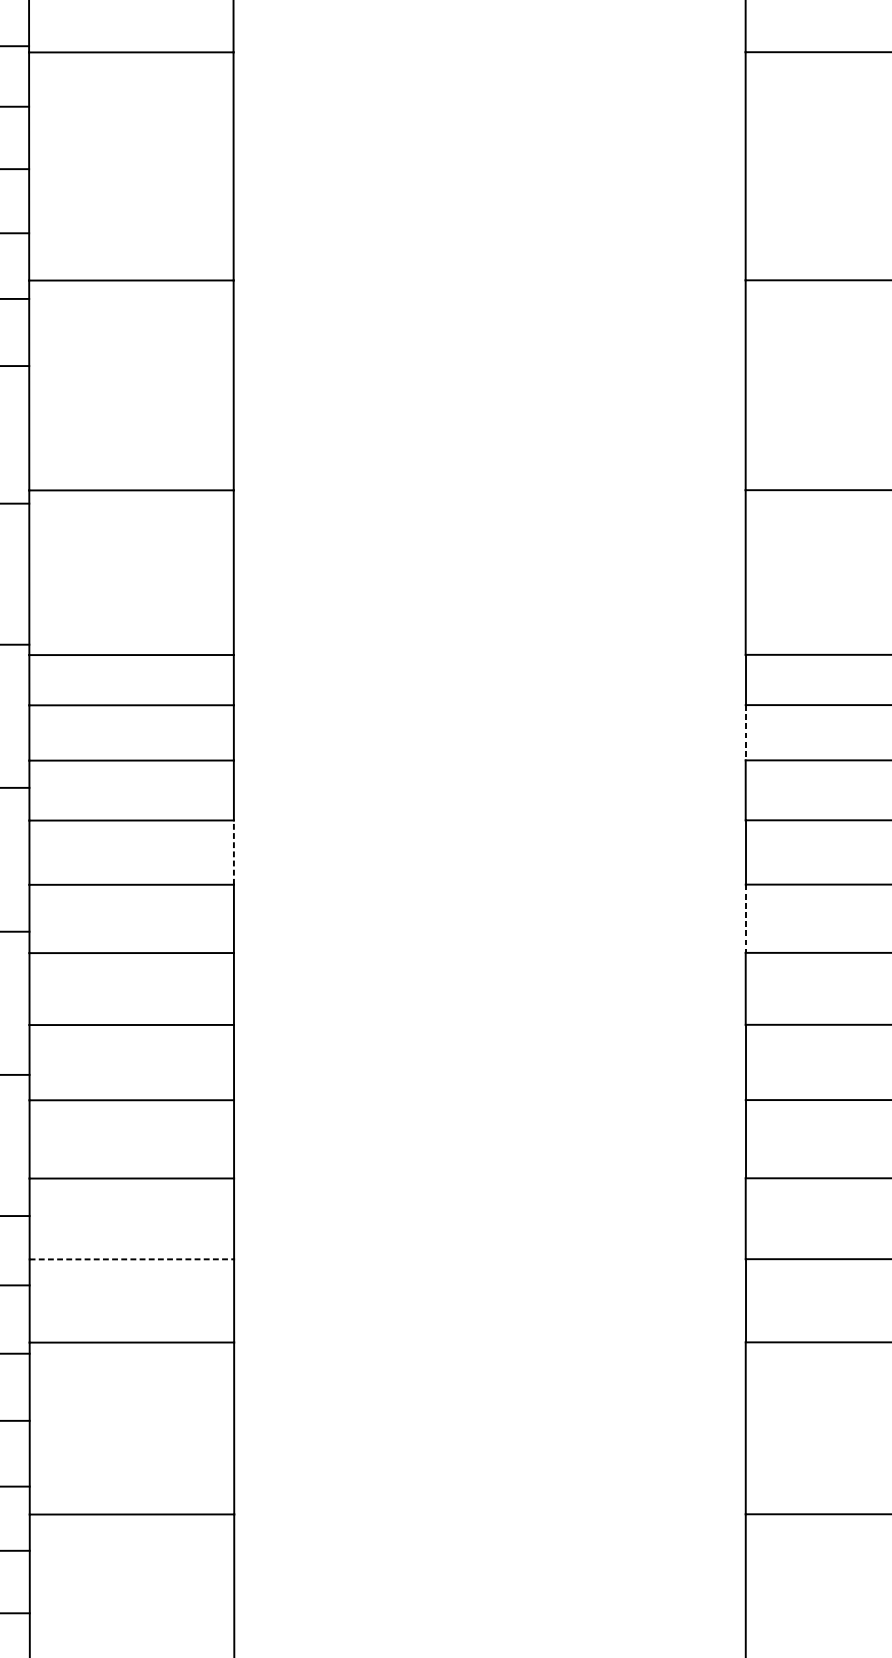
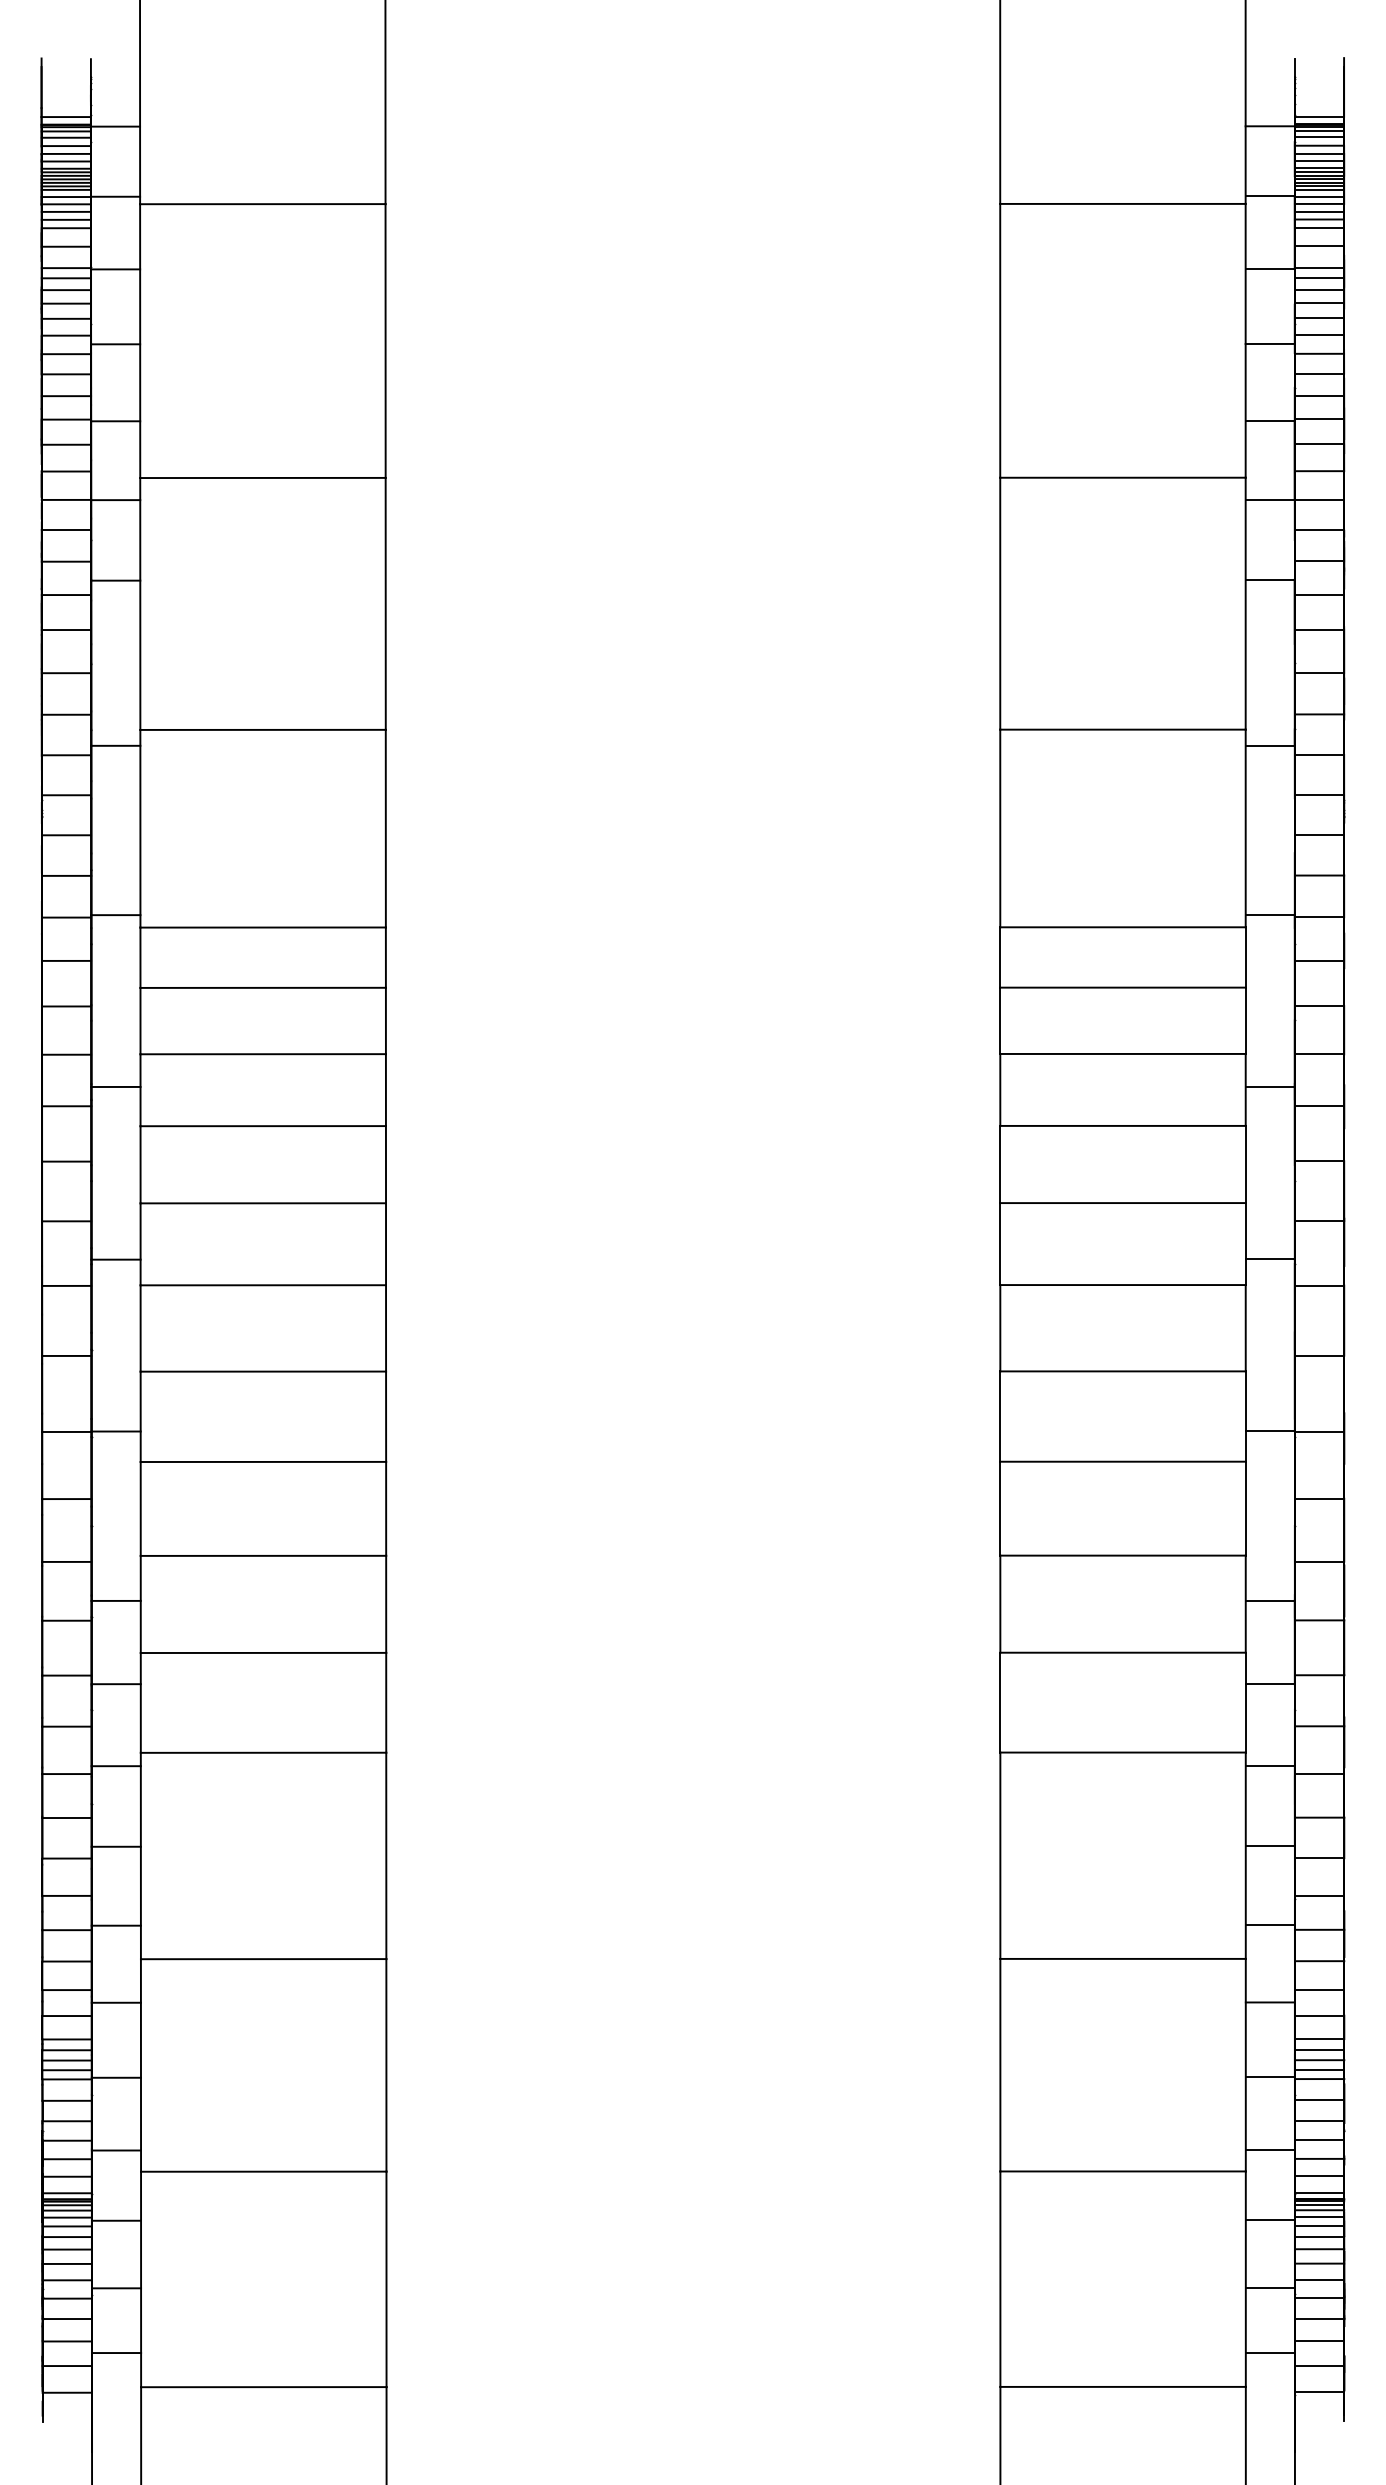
line: (745, 733) -> (1000, 1021), dashed -> solid
line: (233, 852) -> (385, 1164), dashed -> solid
line: (745, 919) -> (1000, 1244), dashed -> solid
line: (131, 1259) -> (263, 1652), dashed -> solid

